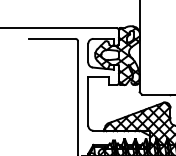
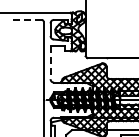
line: (53, 38) -> (26, 19), solid -> dashed
line: (88, 102) -> (50, 63), solid -> dashed

